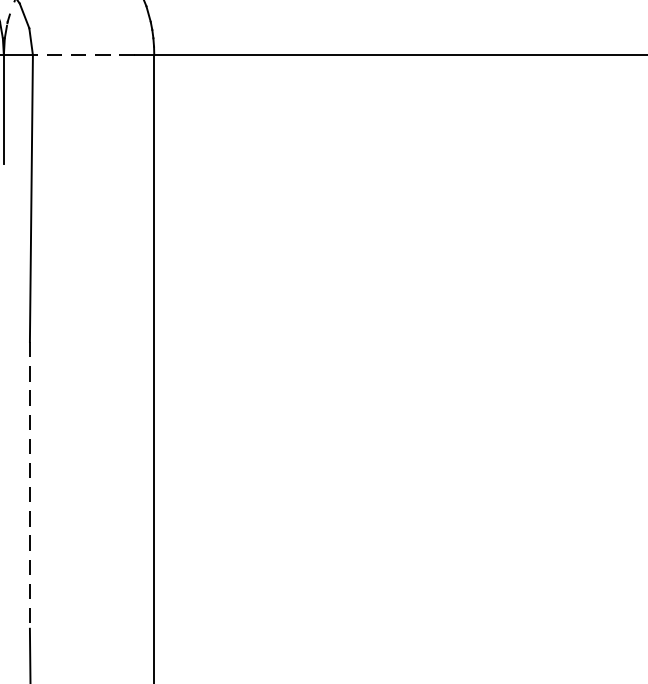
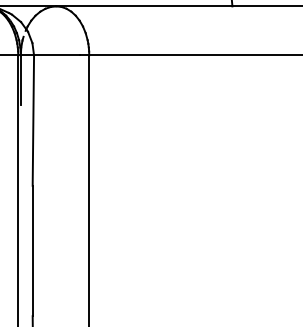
line: (82, 55) -> (56, 55), dashed -> solid
line: (29, 486) -> (32, 251), dashed -> solid

